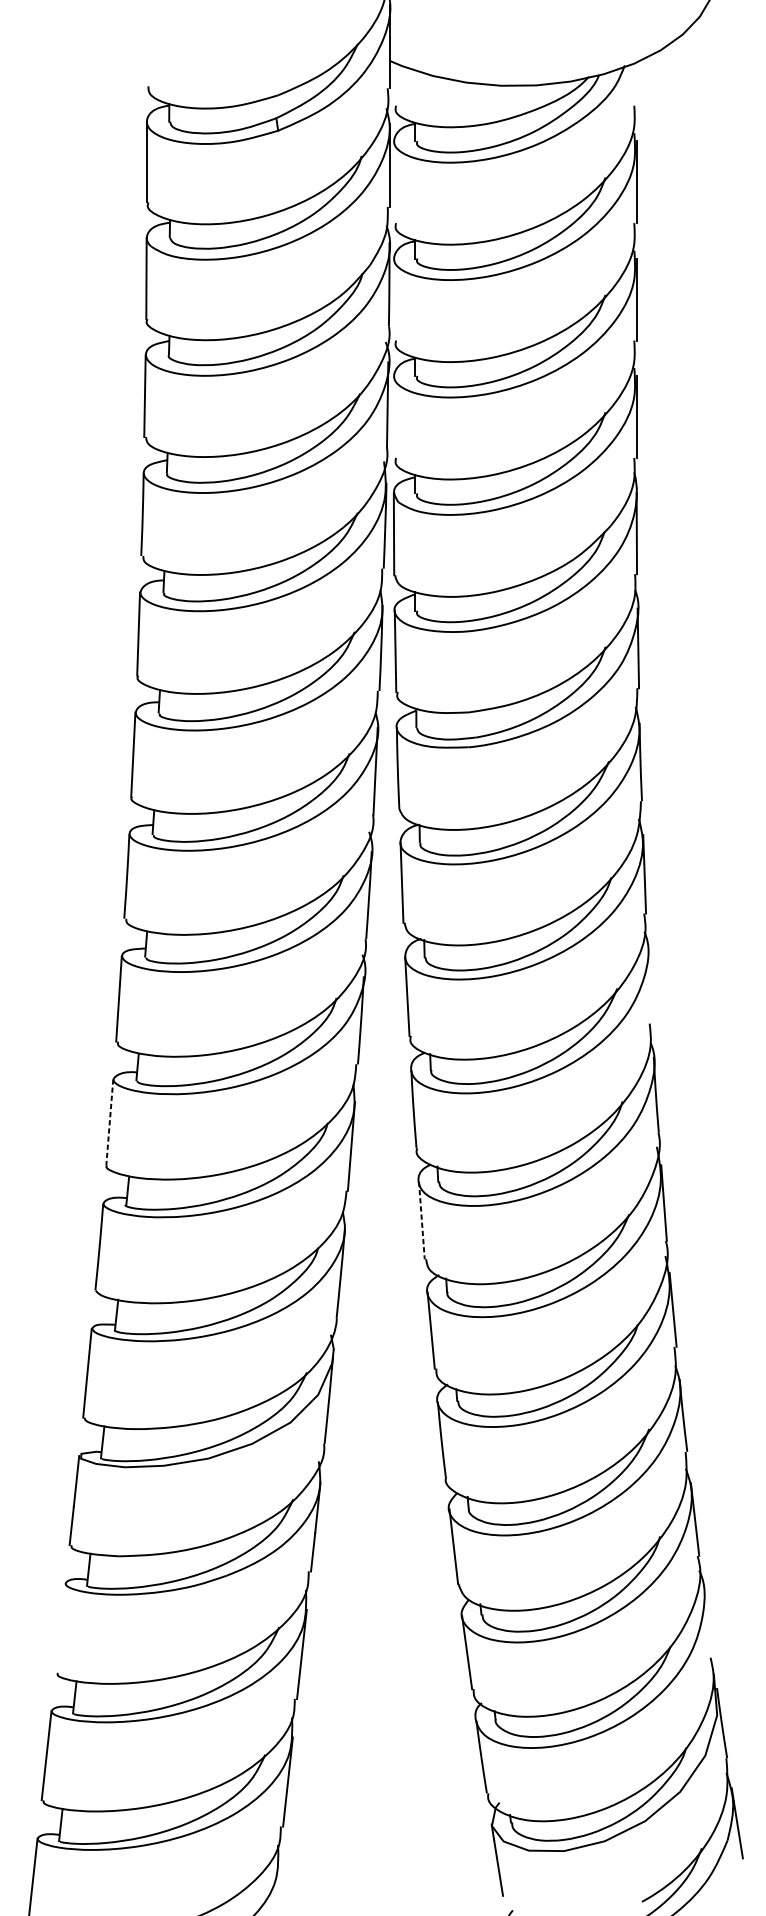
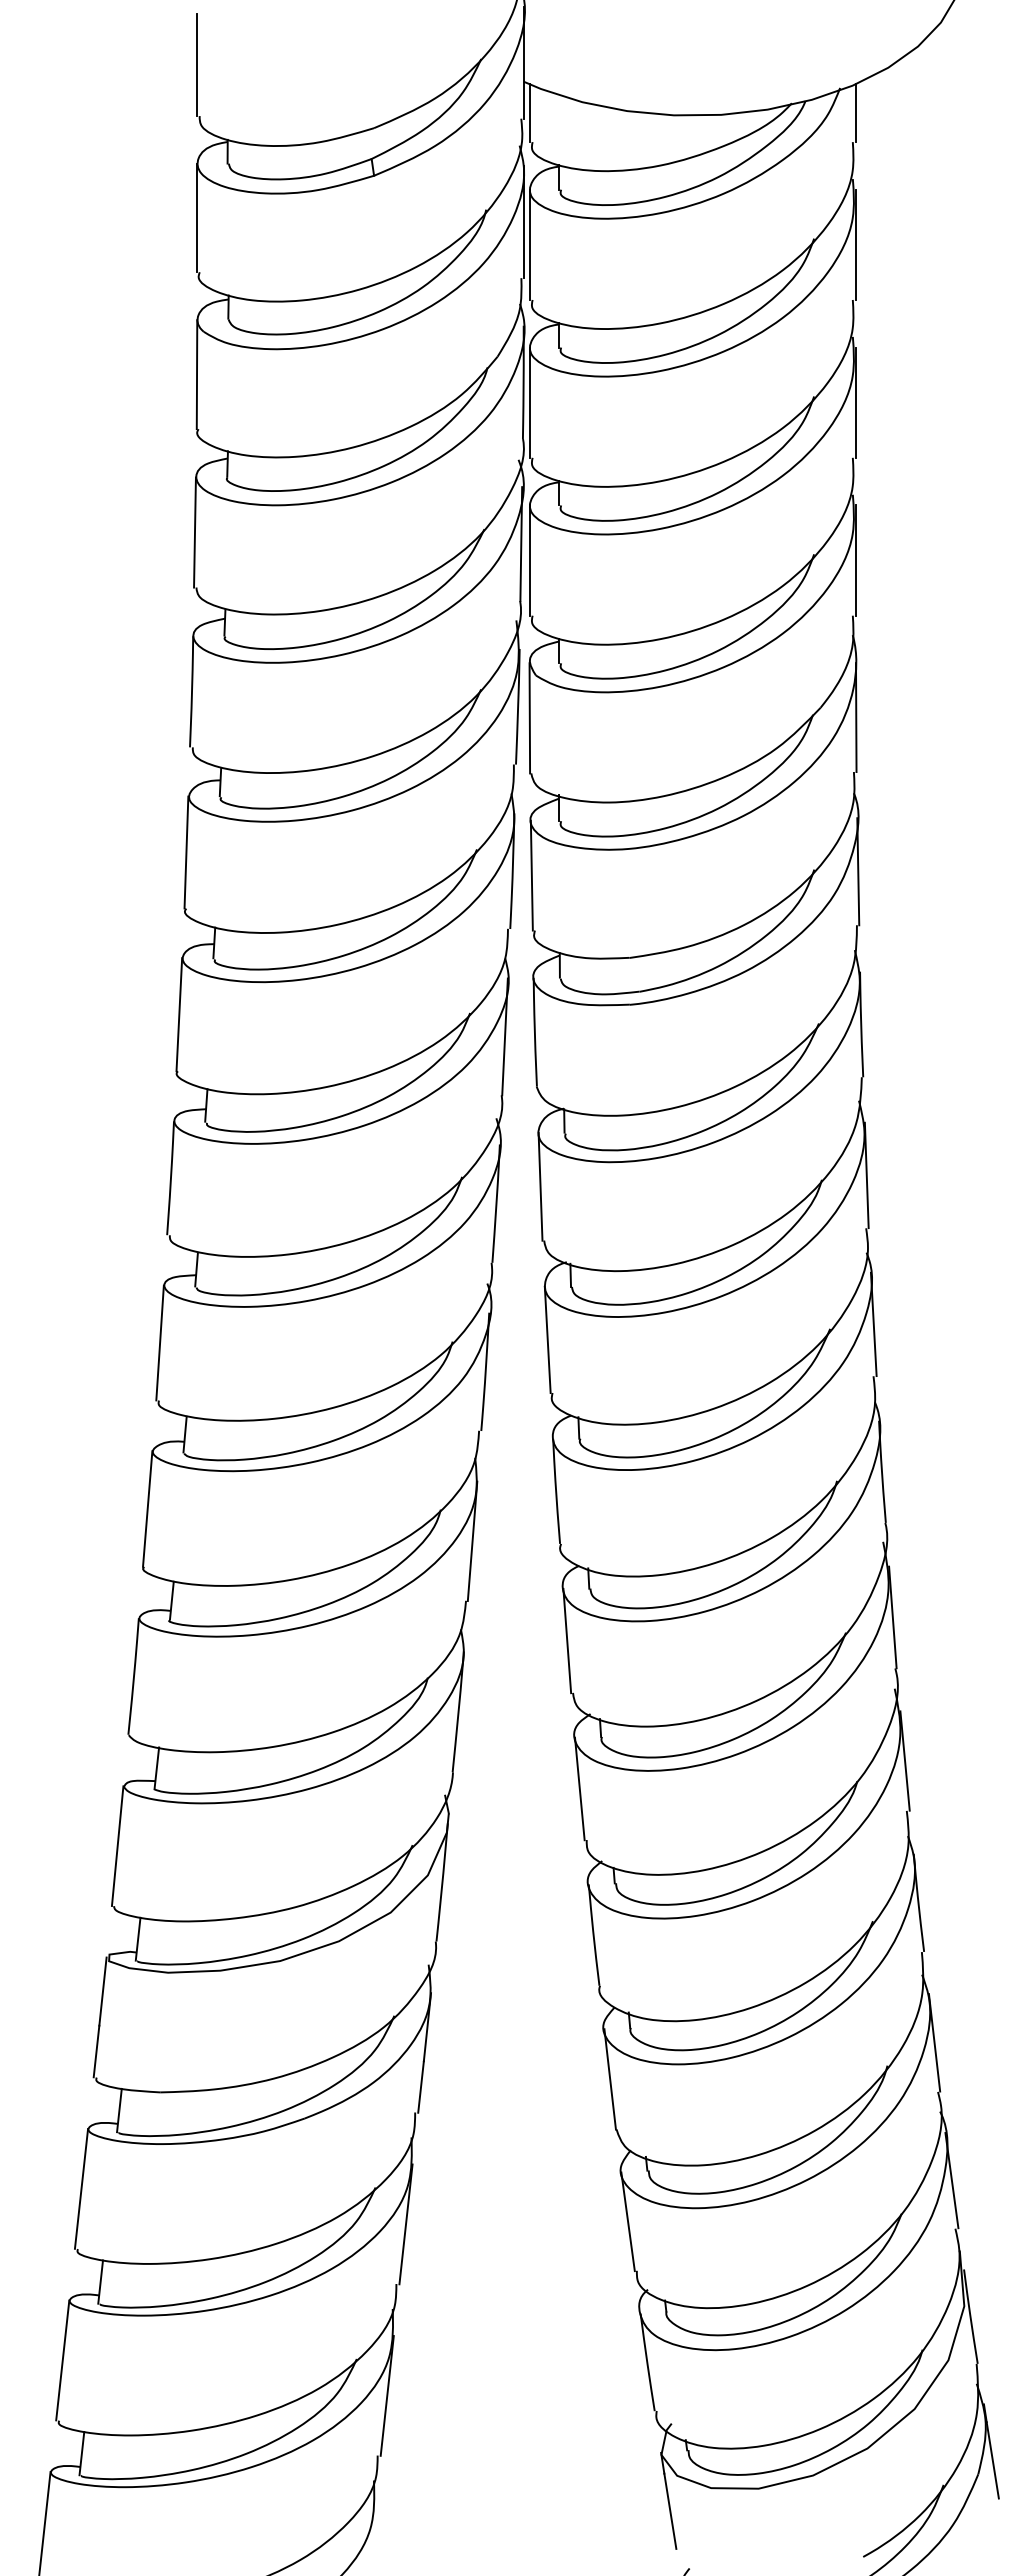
line: (146, 48) -> (197, 65), added
line: (393, 84) -> (529, 113), added
line: (636, 84) -> (855, 113), added
line: (393, 181) -> (529, 244), added
line: (393, 299) -> (529, 402), added
line: (393, 416) -> (529, 560), added
line: (649, 985) -> (873, 1324), added
line: (109, 1122) -> (147, 1509), dashed -> solid
line: (422, 1220) -> (567, 1641), dashed -> solid
line: (707, 1621) -> (951, 2180), added
line: (60, 1627) -> (81, 2188), added

